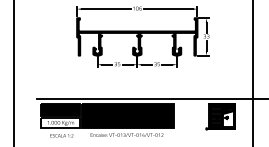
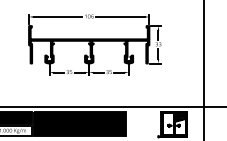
hatch: (215, 115) -> (167, 123), removed

